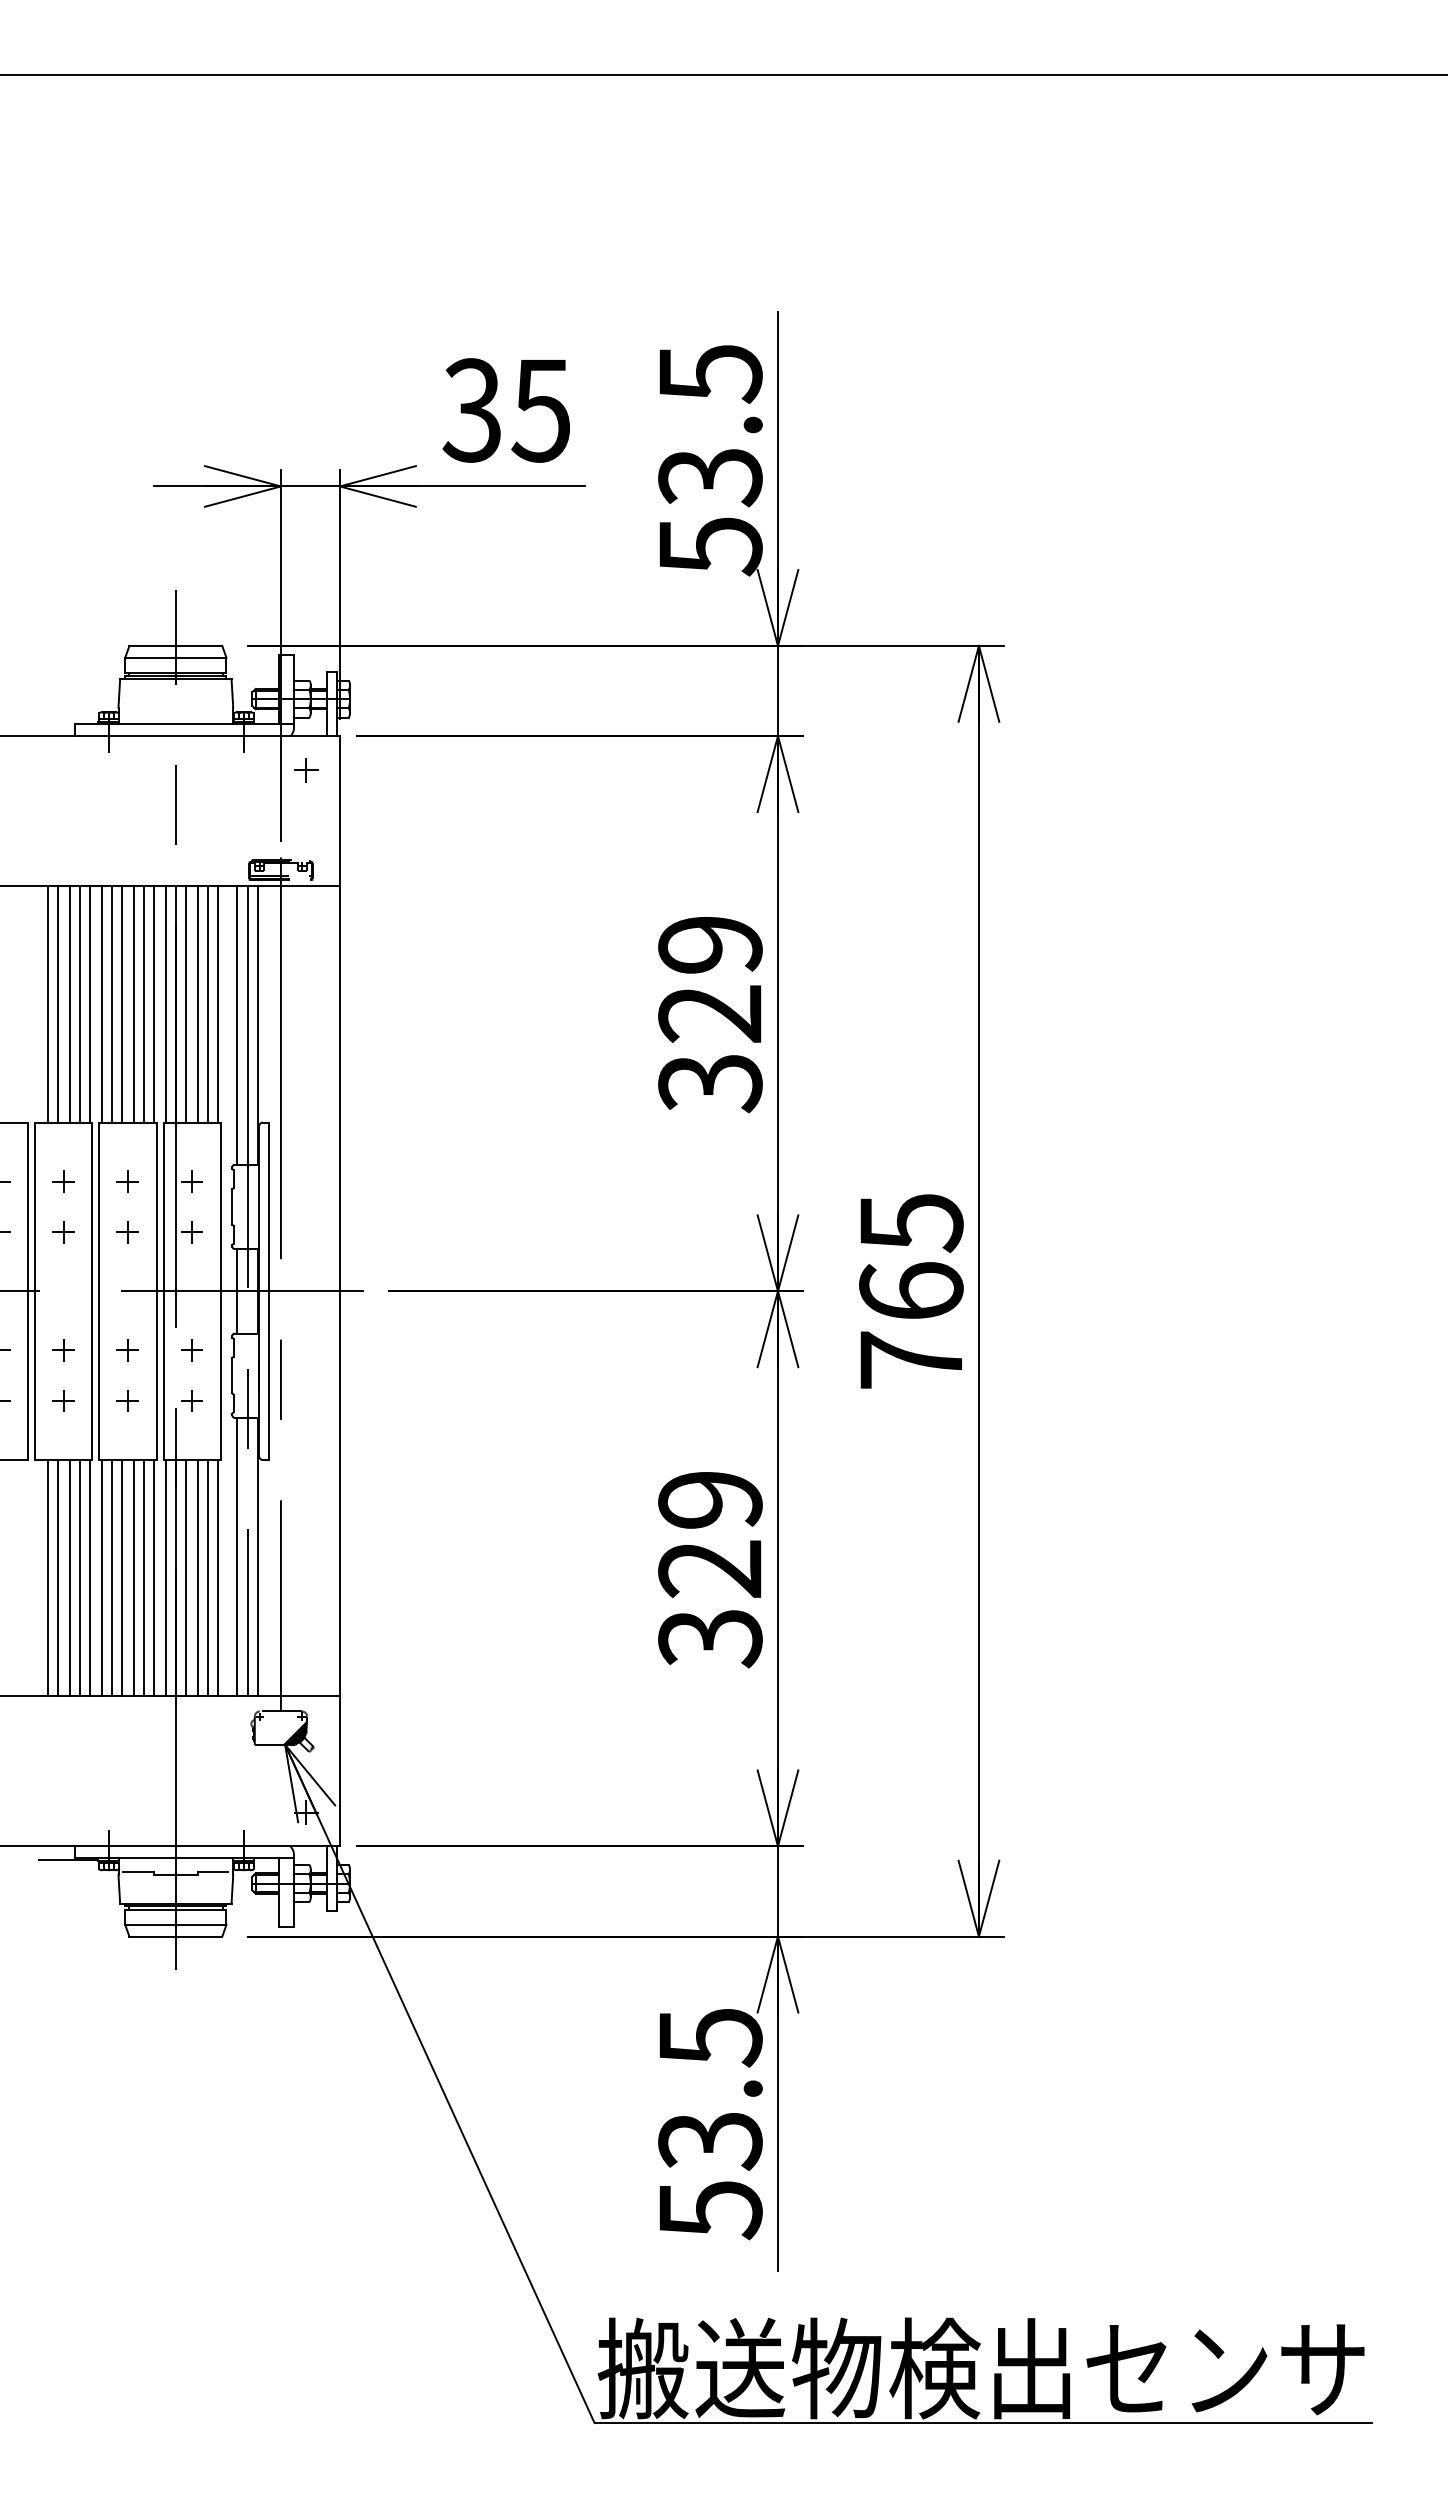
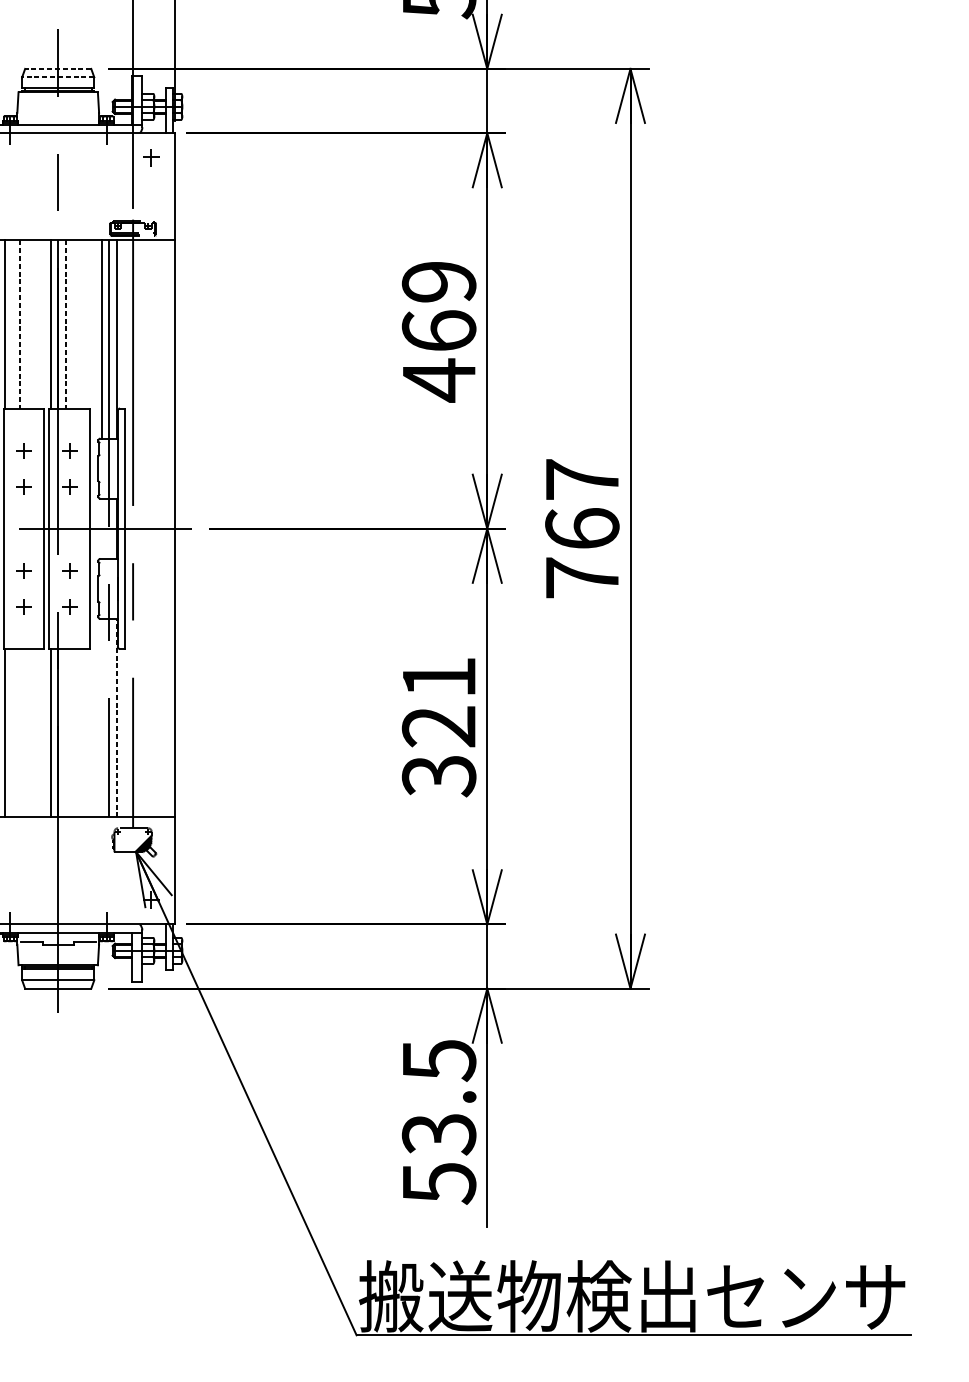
line: (175, 645) -> (57, 68), solid -> dashed
line: (175, 657) -> (57, 77), solid -> dashed
line: (111, 1004) -> (12, 324), removed
line: (121, 1004) -> (19, 324), solid -> dashed
line: (133, 1004) -> (28, 324), removed
line: (143, 1004) -> (35, 324), removed
line: (154, 1004) -> (43, 324), removed
line: (186, 1004) -> (65, 324), solid -> dashed
line: (198, 1004) -> (74, 324), removed
line: (208, 1004) -> (81, 324), removed
line: (218, 1004) -> (88, 324), removed
text: (710, 1049) -> (439, 356), 329 -> 469
text: (911, 1223) -> (582, 480), 765 -> 767
line: (237, 1291) -> (102, 528), removed
text: (710, 1500) -> (439, 677), 329 -> 321
line: (237, 1556) -> (102, 717), removed
line: (257, 1556) -> (116, 717), solid -> dashed
line: (111, 1578) -> (12, 733), removed
line: (121, 1578) -> (19, 733), removed
line: (133, 1578) -> (28, 733), removed
line: (143, 1578) -> (35, 733), removed
line: (154, 1578) -> (43, 733), removed
line: (186, 1578) -> (65, 733), removed
line: (198, 1578) -> (74, 733), removed
line: (208, 1578) -> (81, 733), removed
line: (218, 1578) -> (88, 733), removed

